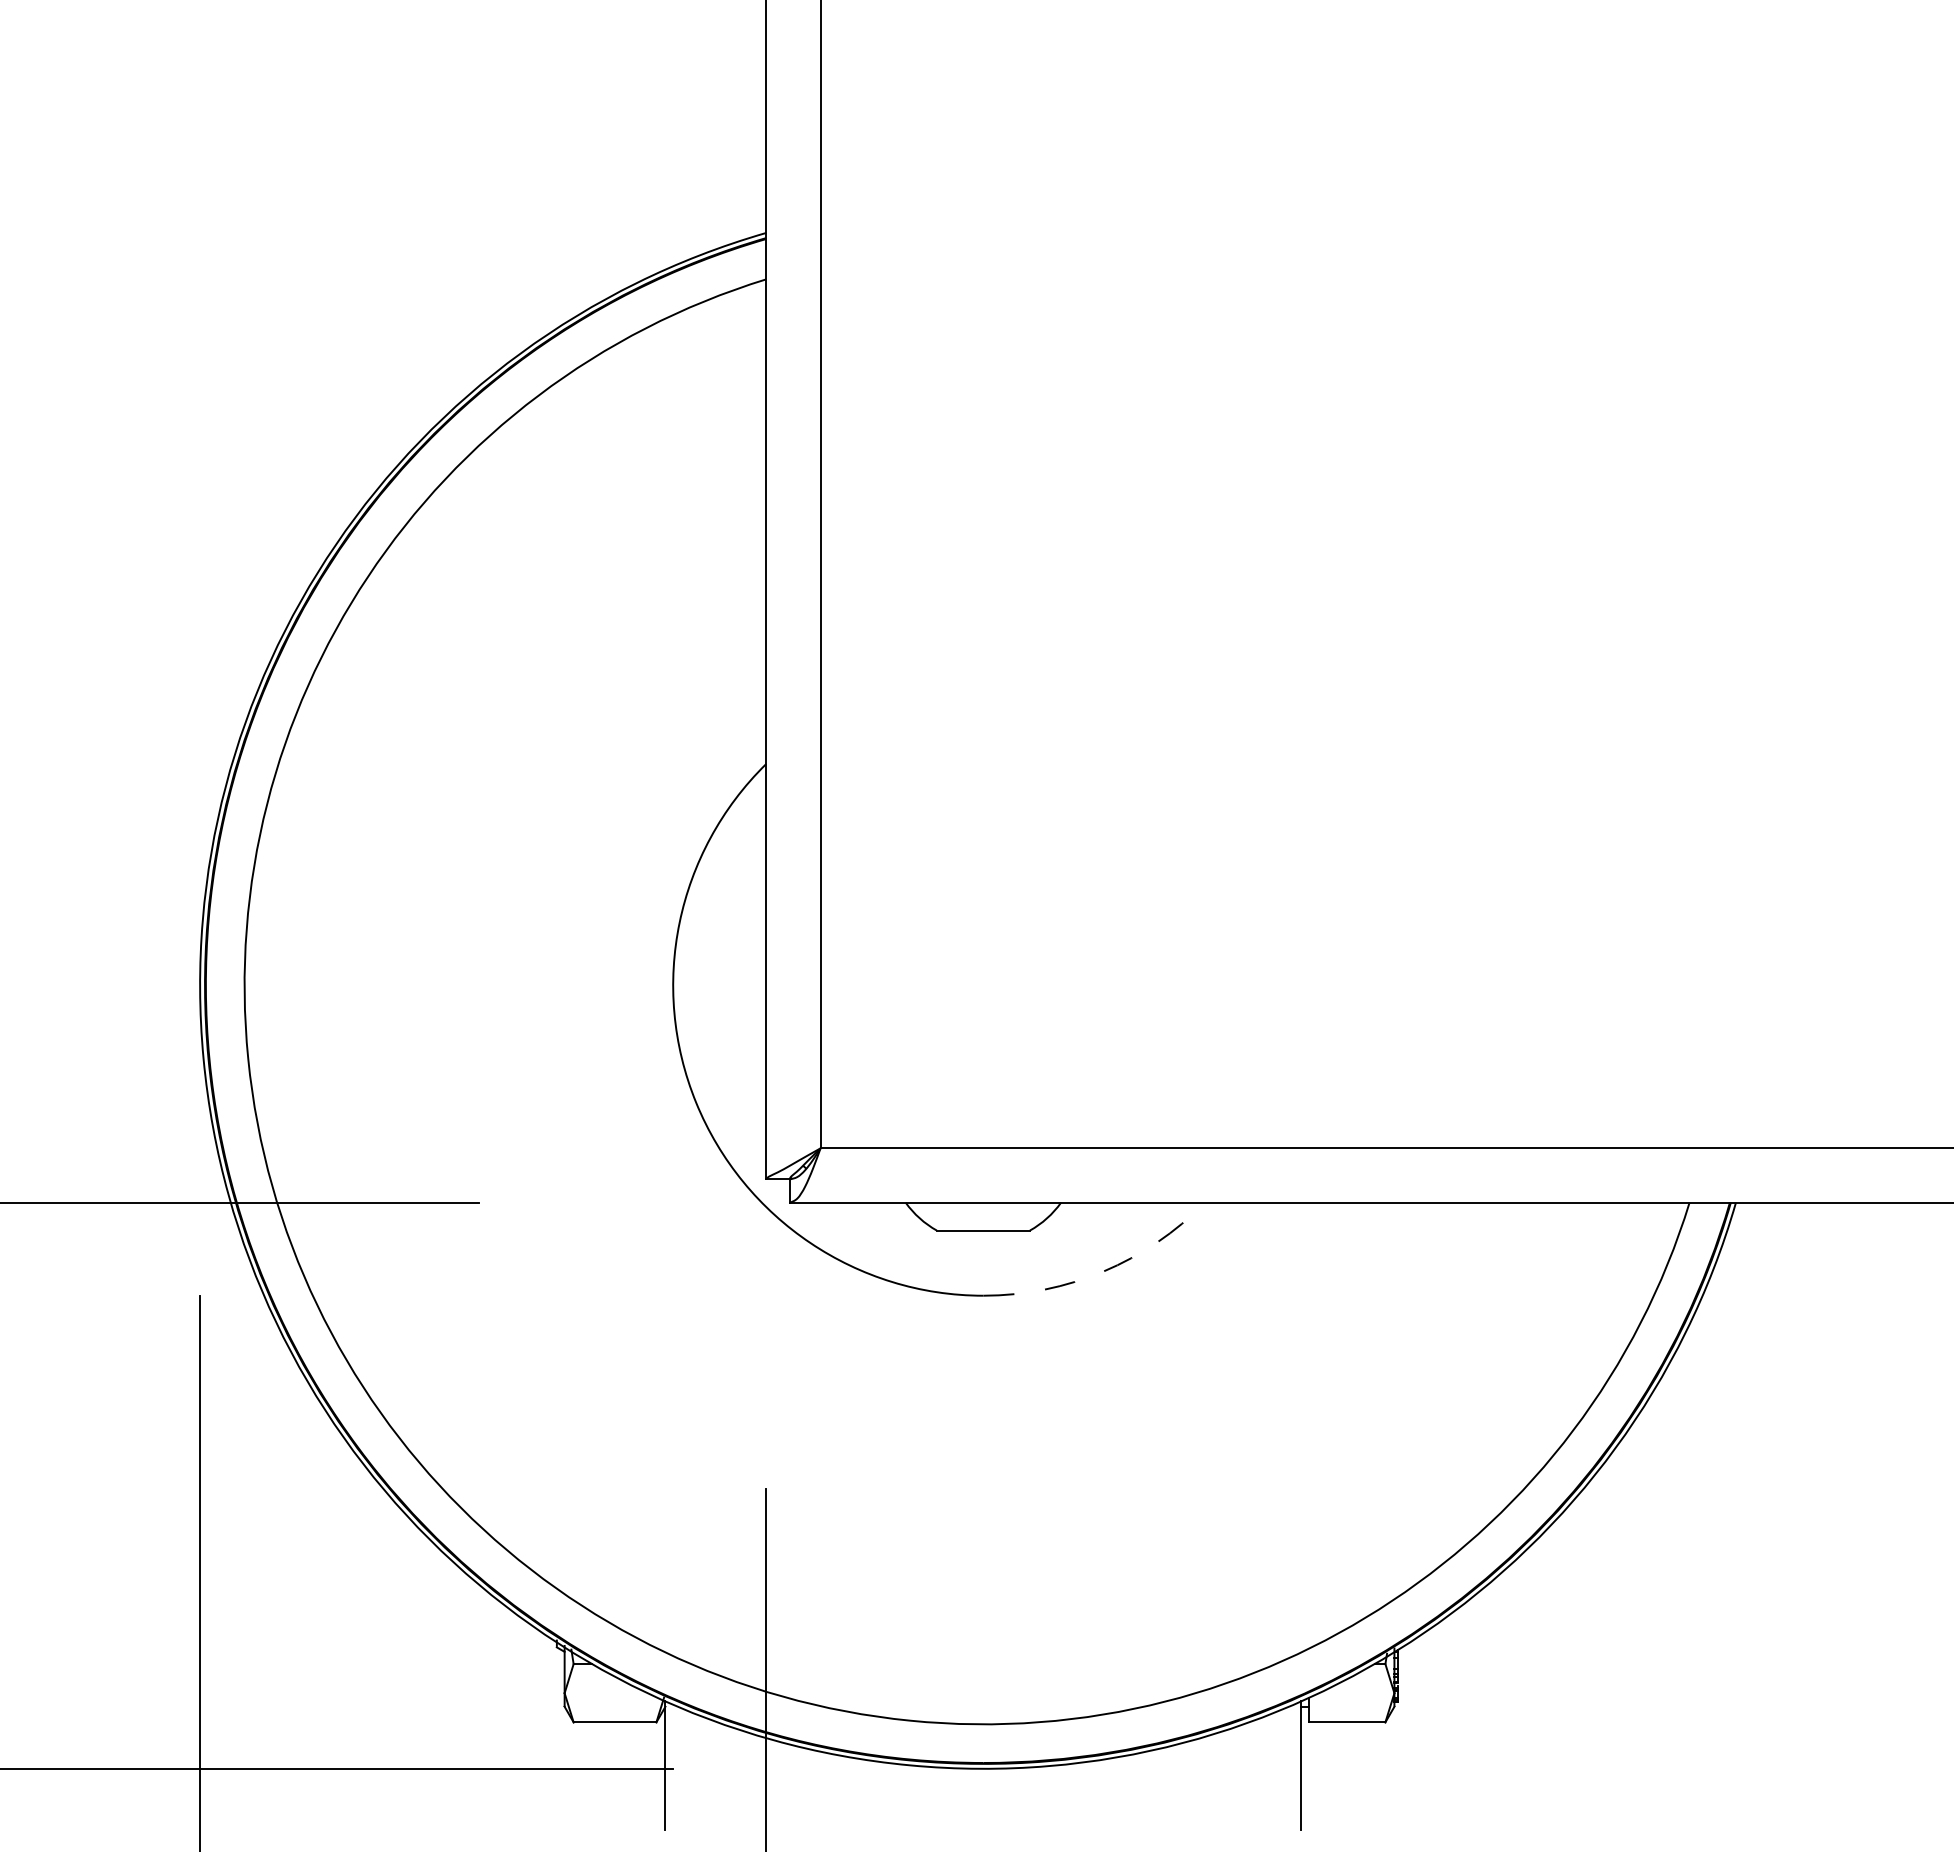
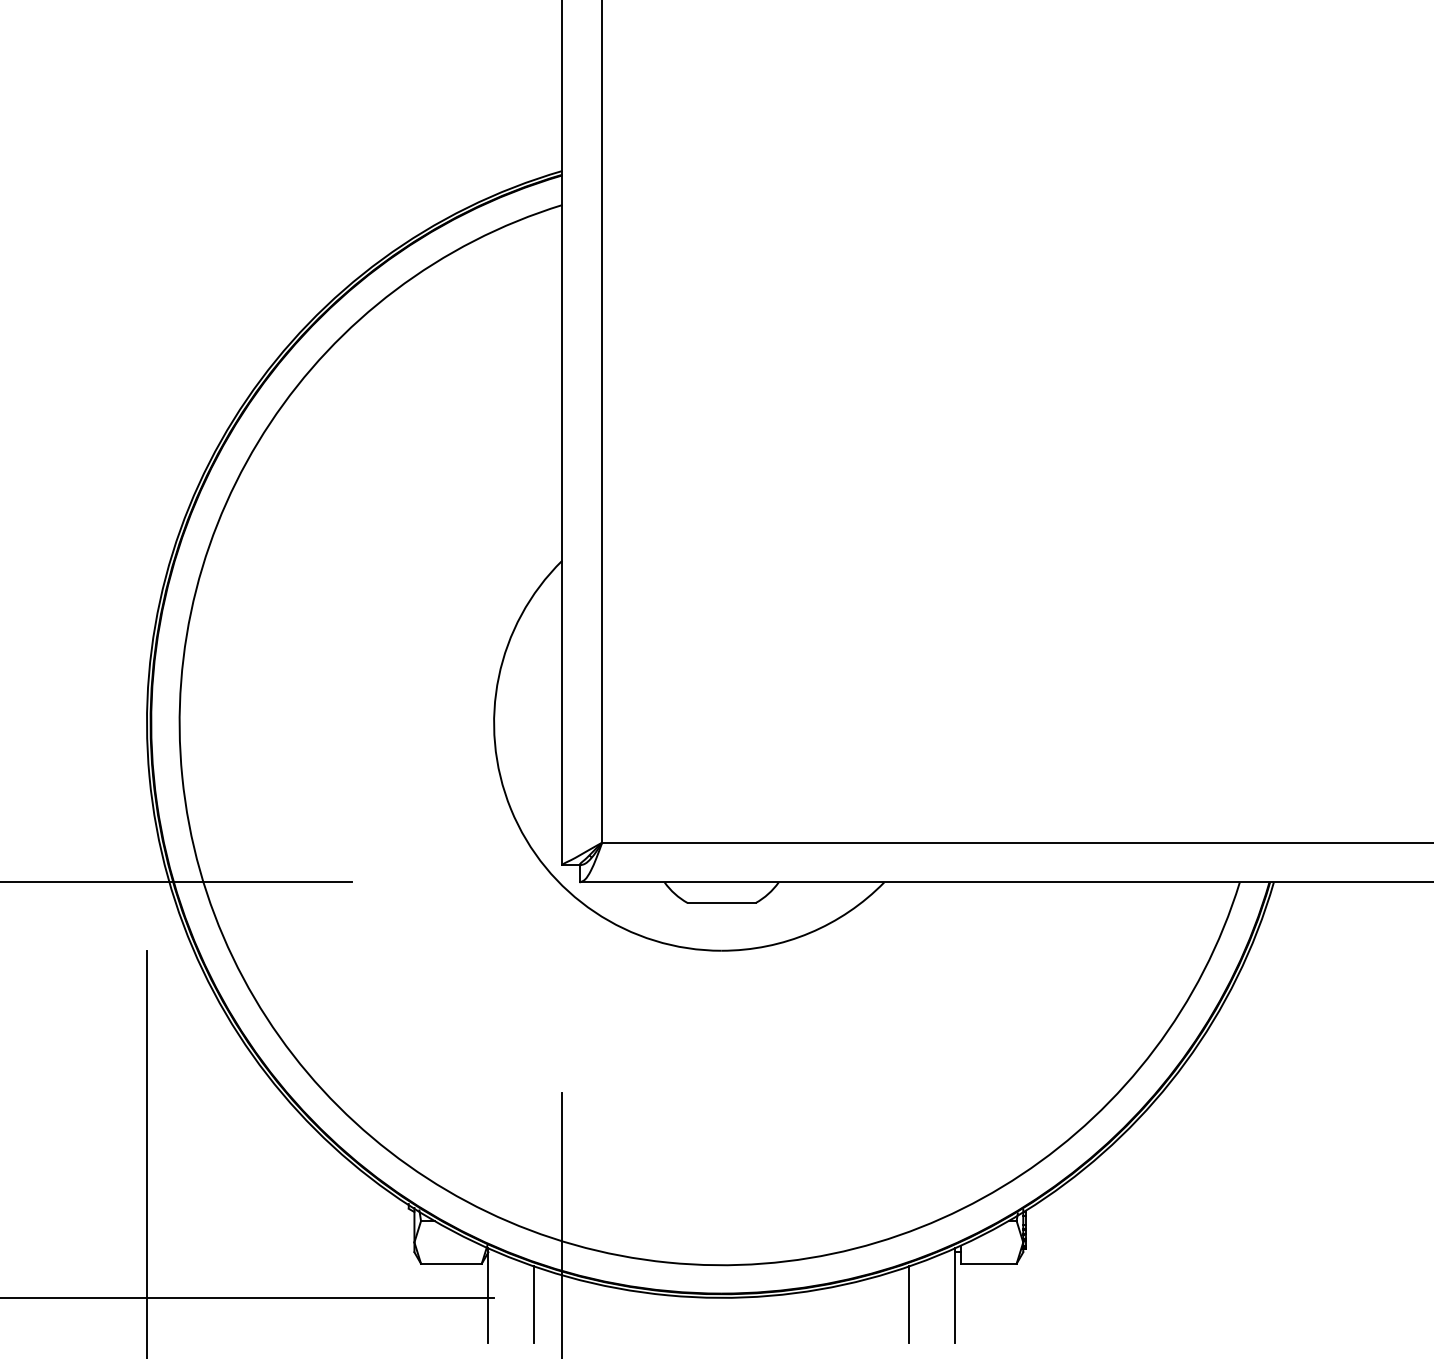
arc: (1103, 1271) -> (809, 932), dashed -> solid
line: (727, 1777) -> (533, 1304), added
line: (1239, 1777) -> (909, 1304), added

